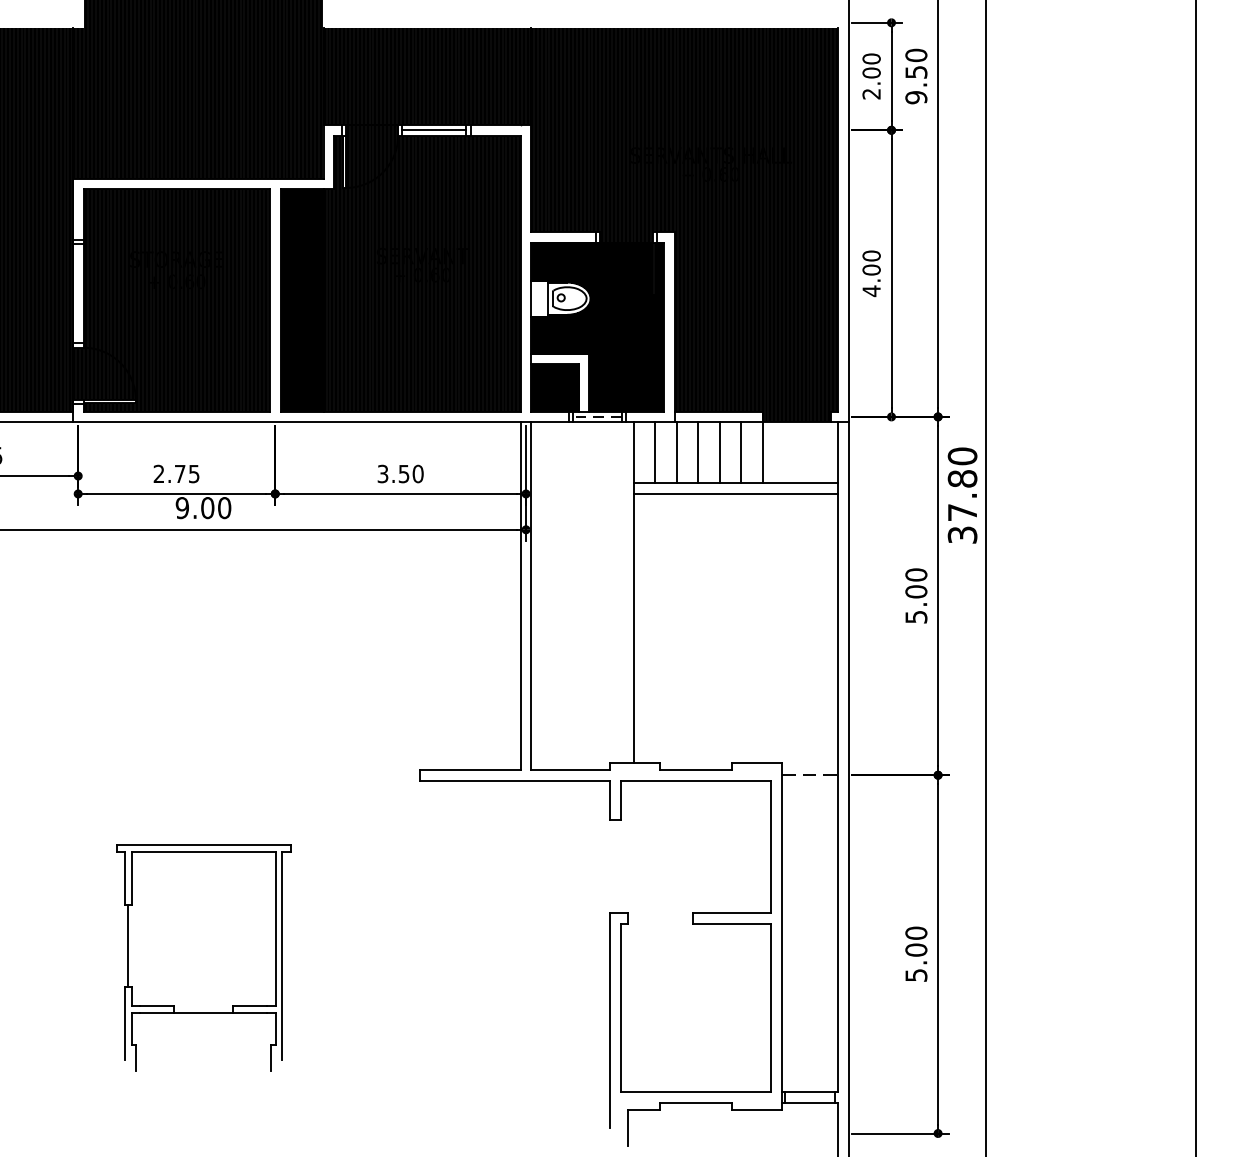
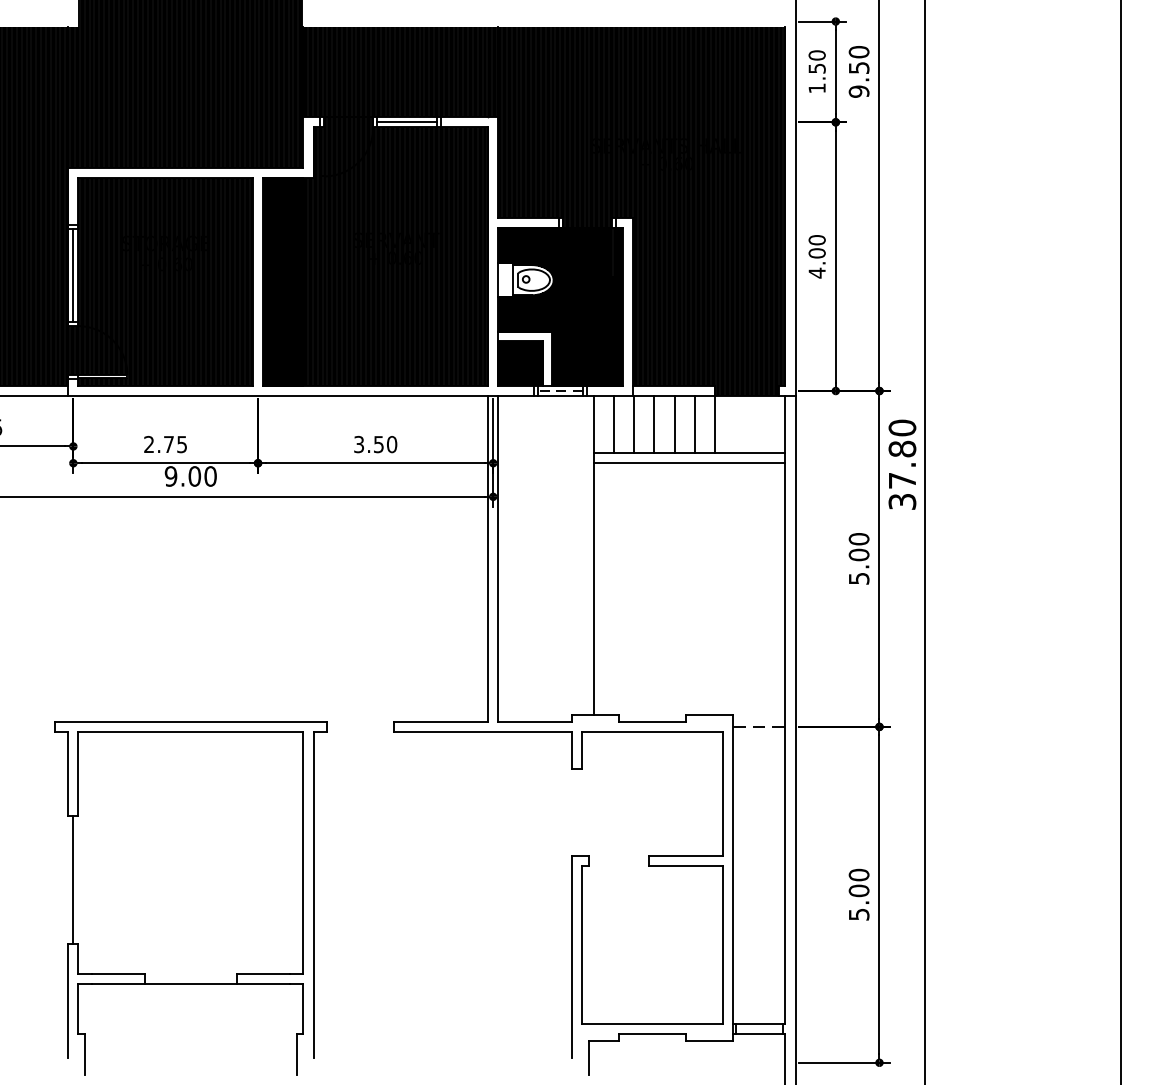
text: (870, 83) -> (816, 78), 2.00 -> 1.50
line: (78, 293) -> (73, 275), added
part: (203, 958) -> (190, 898), size x1.67

